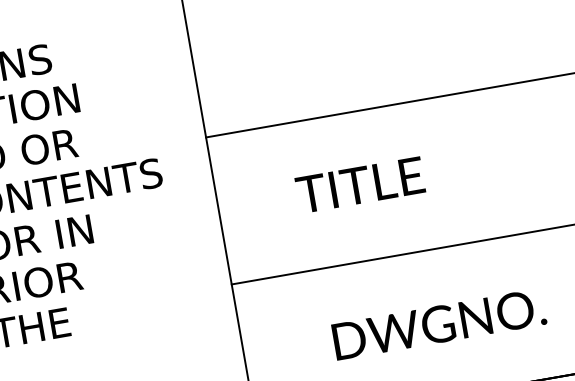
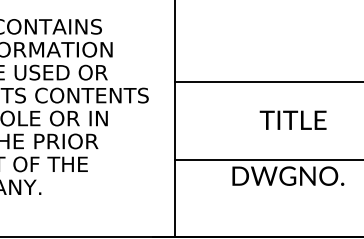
text: (358, 183) -> (292, 119), moved
text: (439, 323) -> (288, 175), moved

